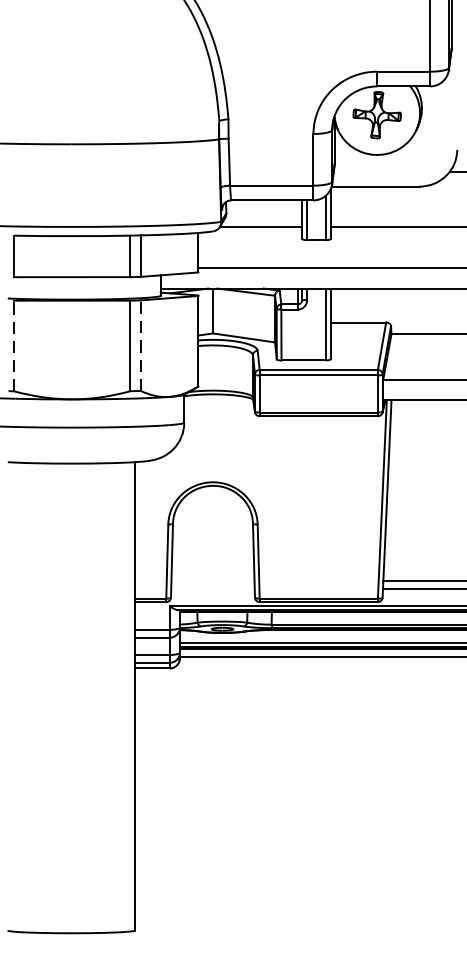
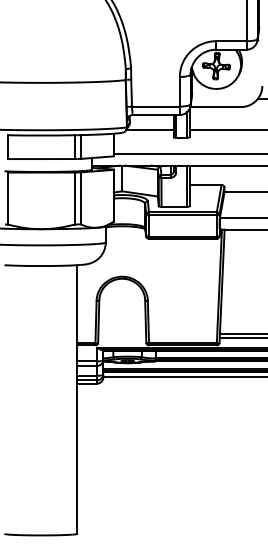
line: (14, 345) -> (8, 198), dashed -> solid
line: (140, 345) -> (80, 198), dashed -> solid

